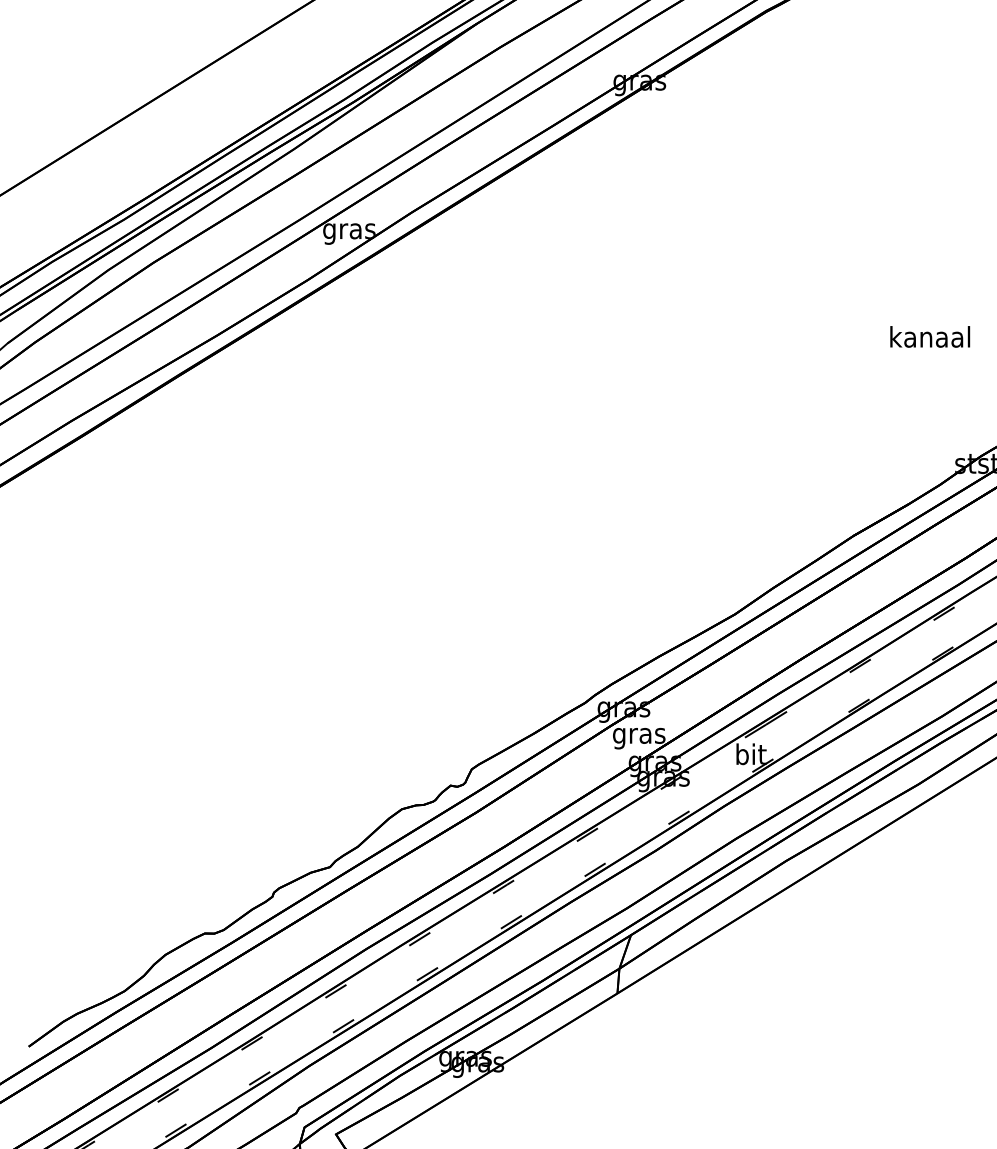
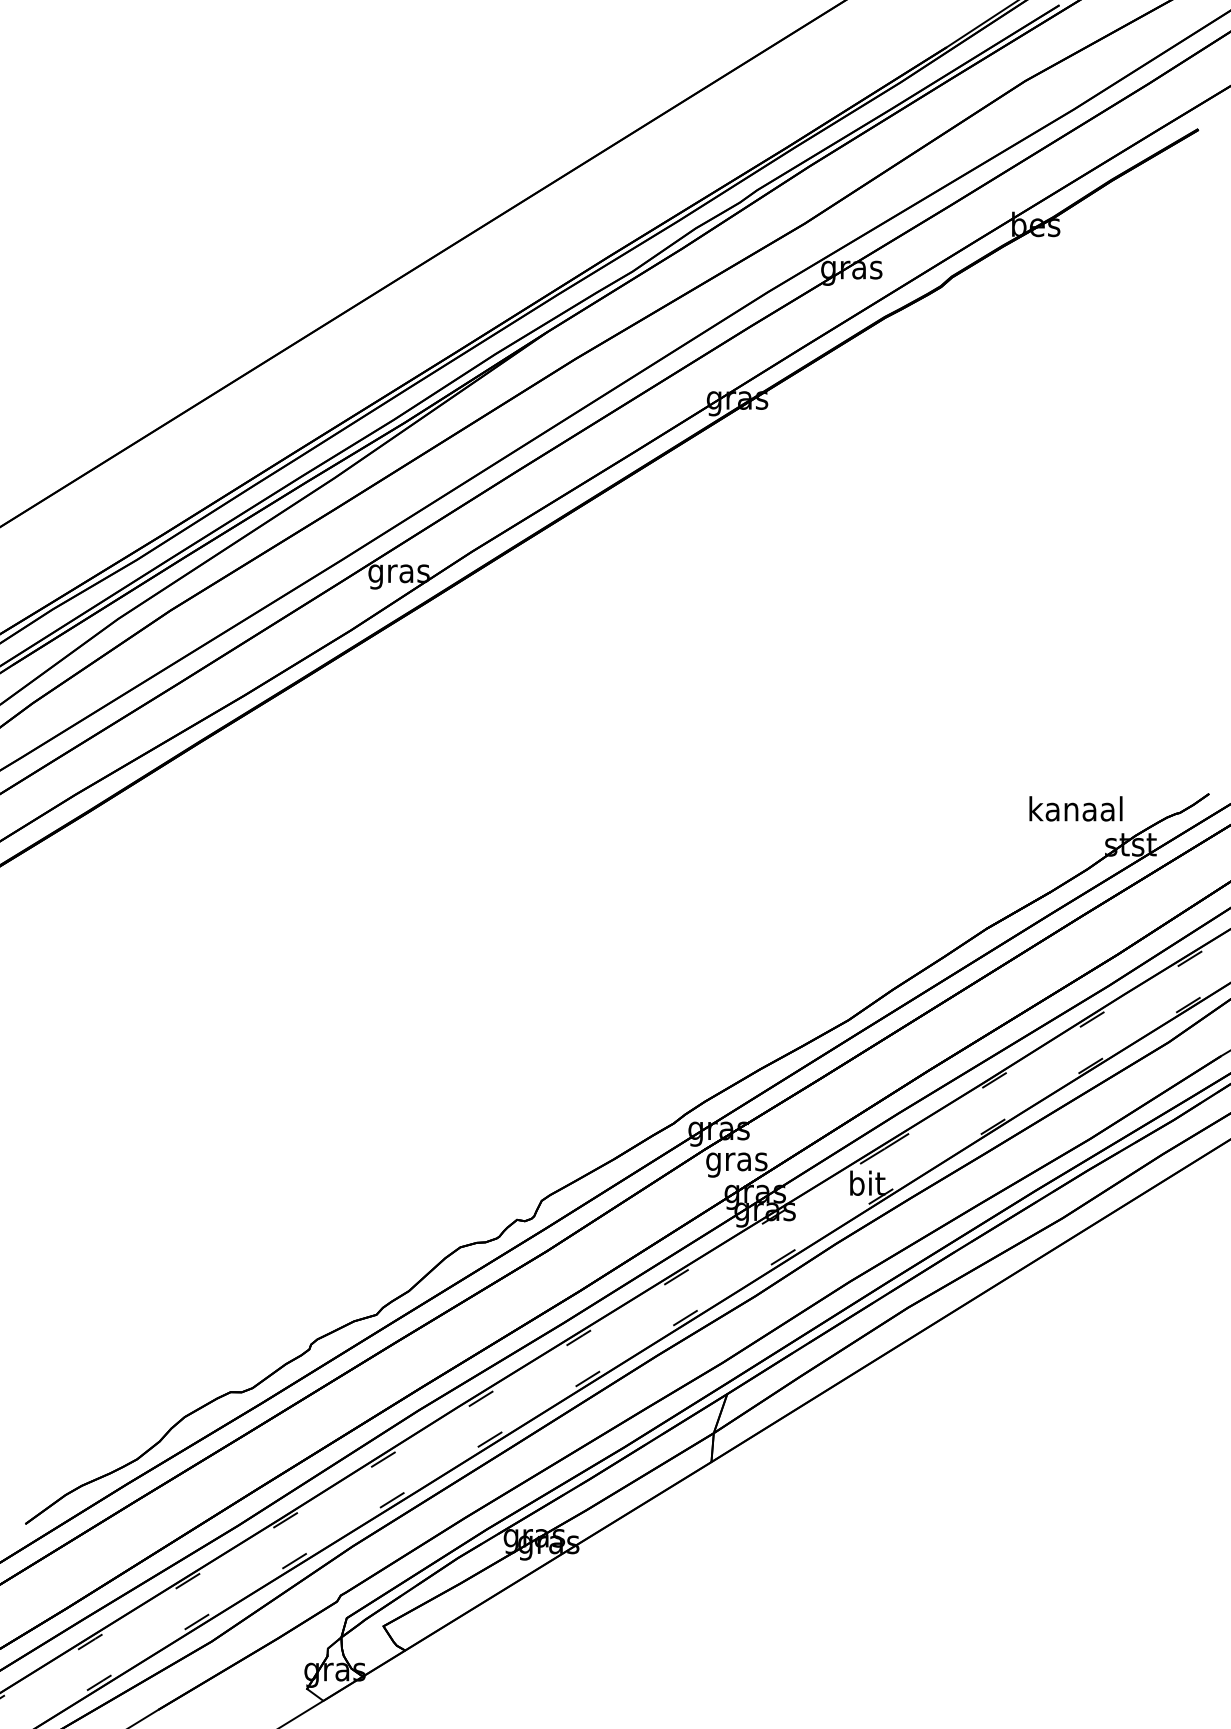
text: (929, 336) -> (1075, 808), moved

